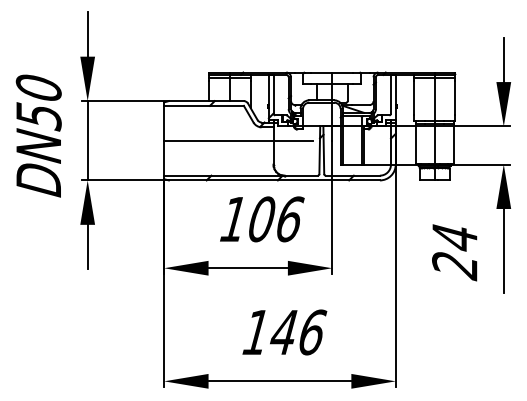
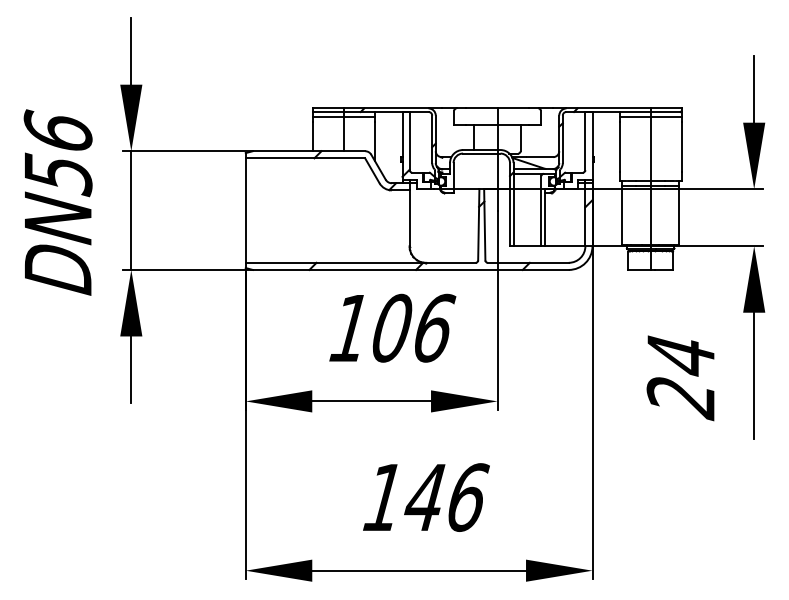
text: (38, 86) -> (57, 129), DN50 -> DN56
line: (238, 140) -> (357, 210), removed

